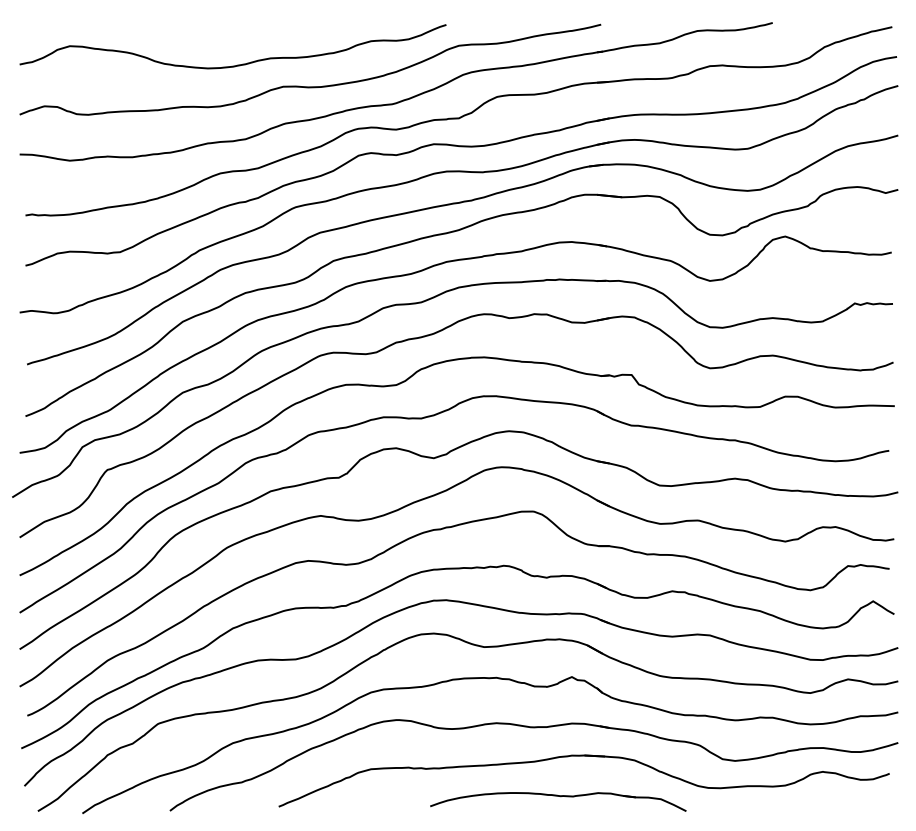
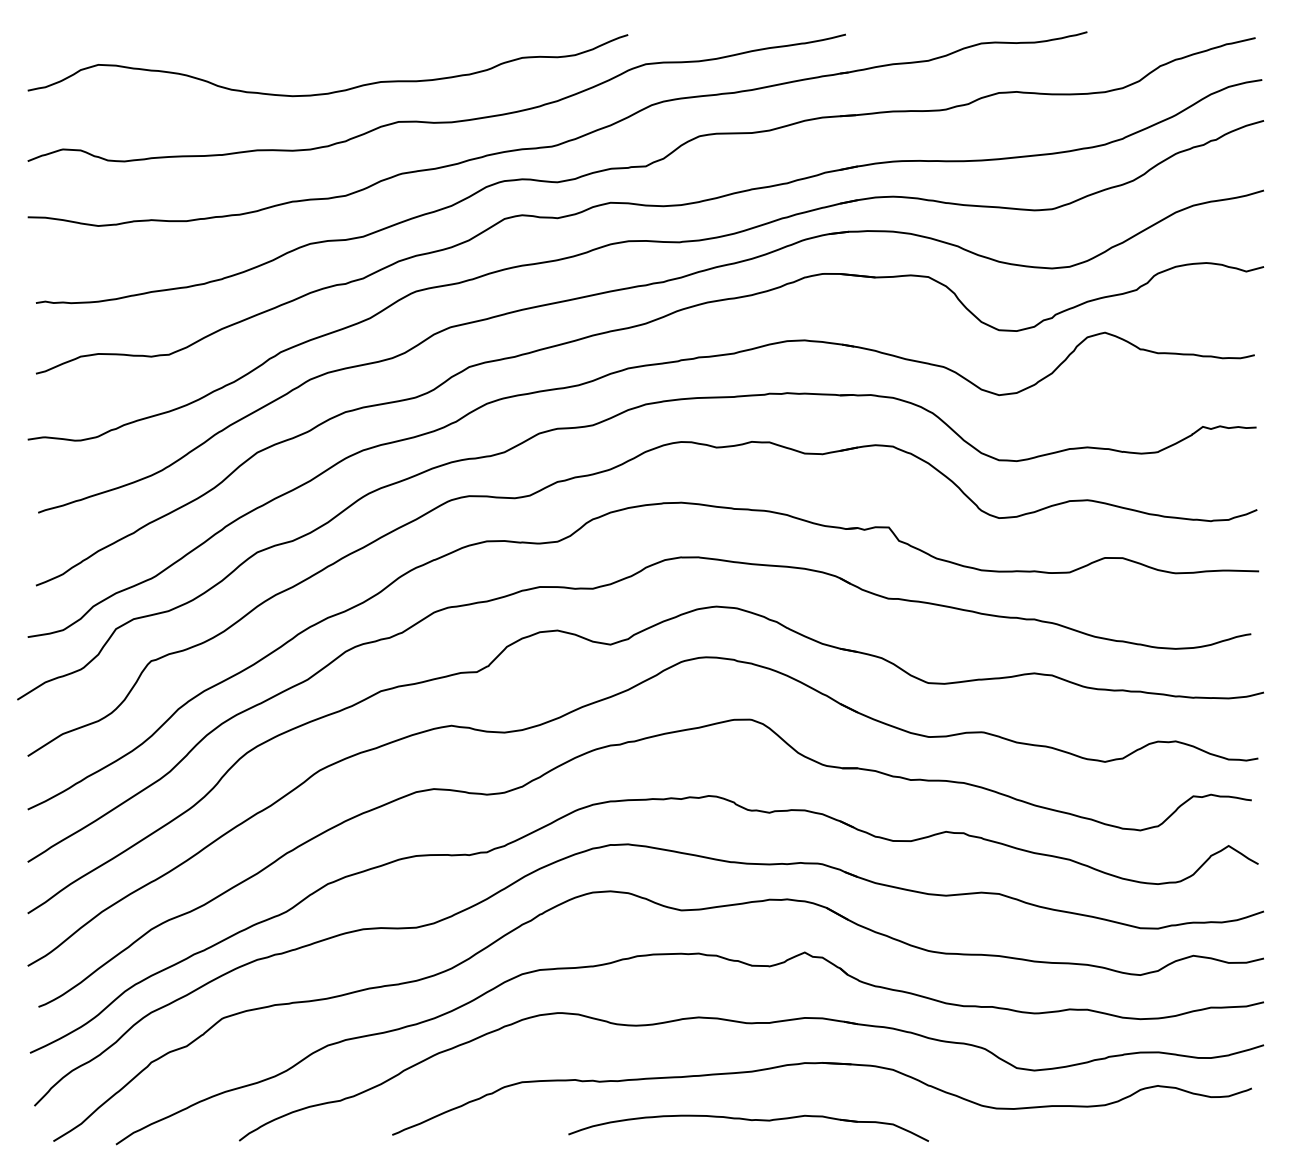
part: (560, 797) -> (751, 1121), moved

